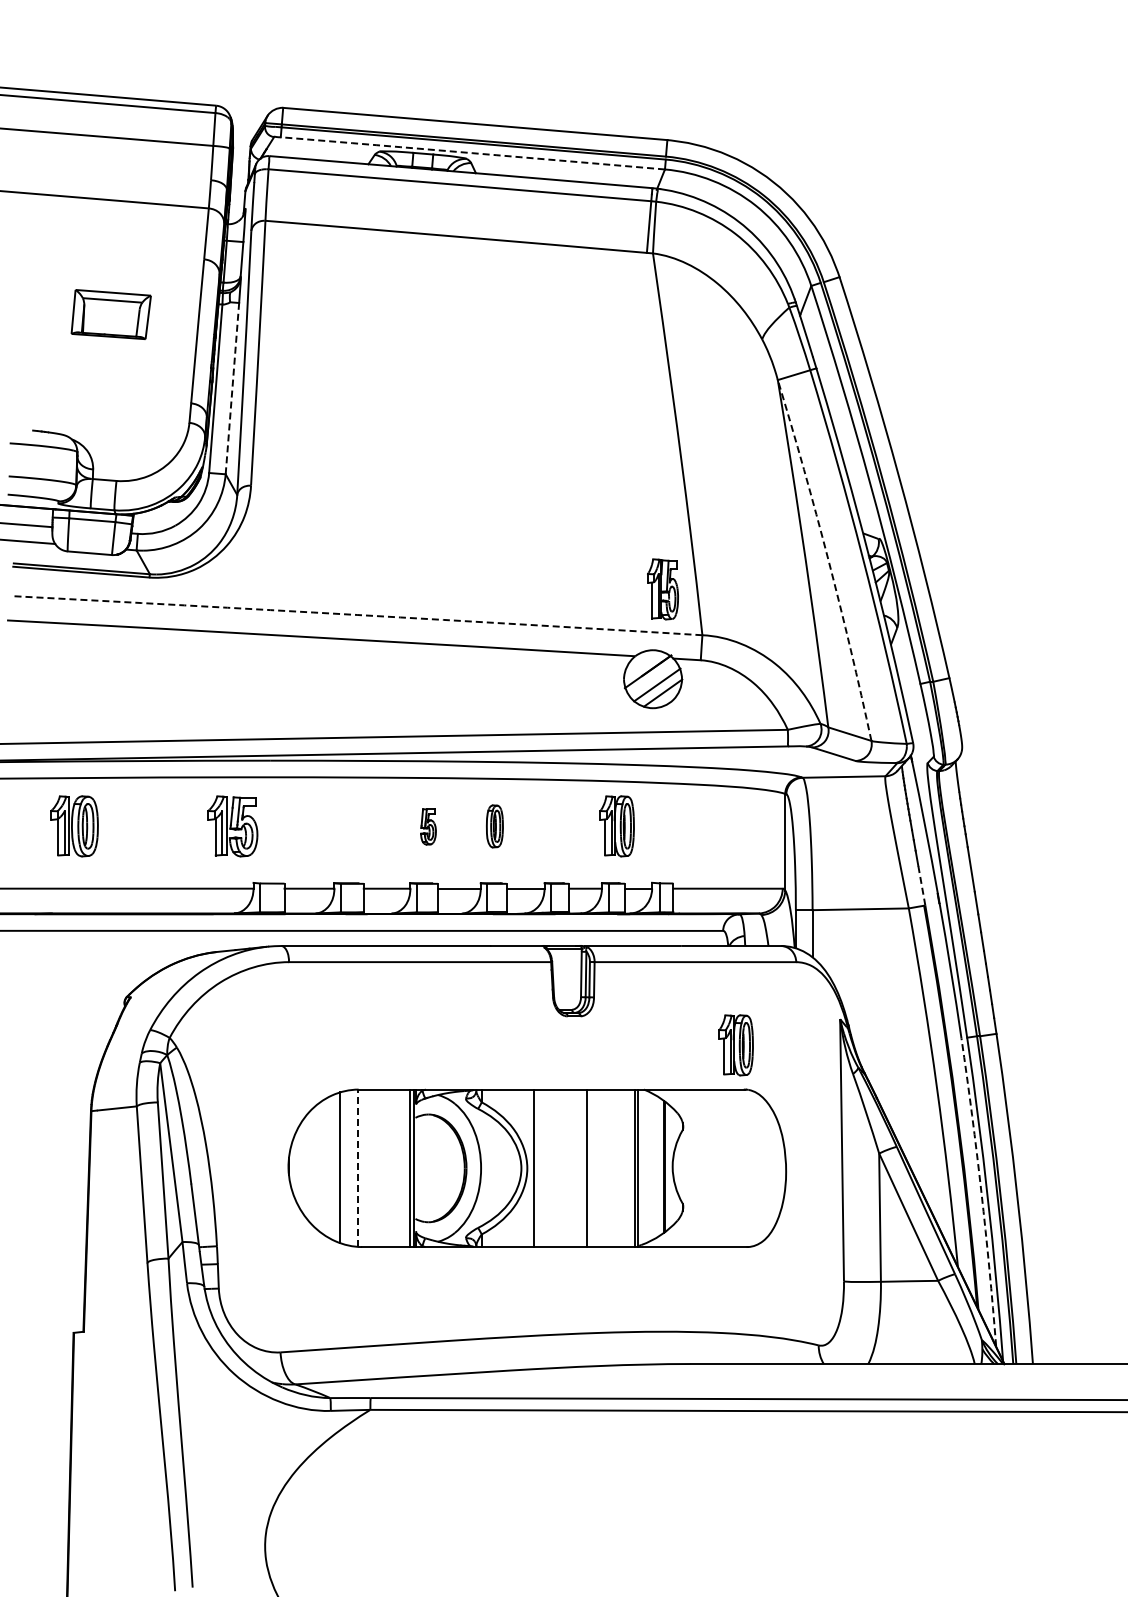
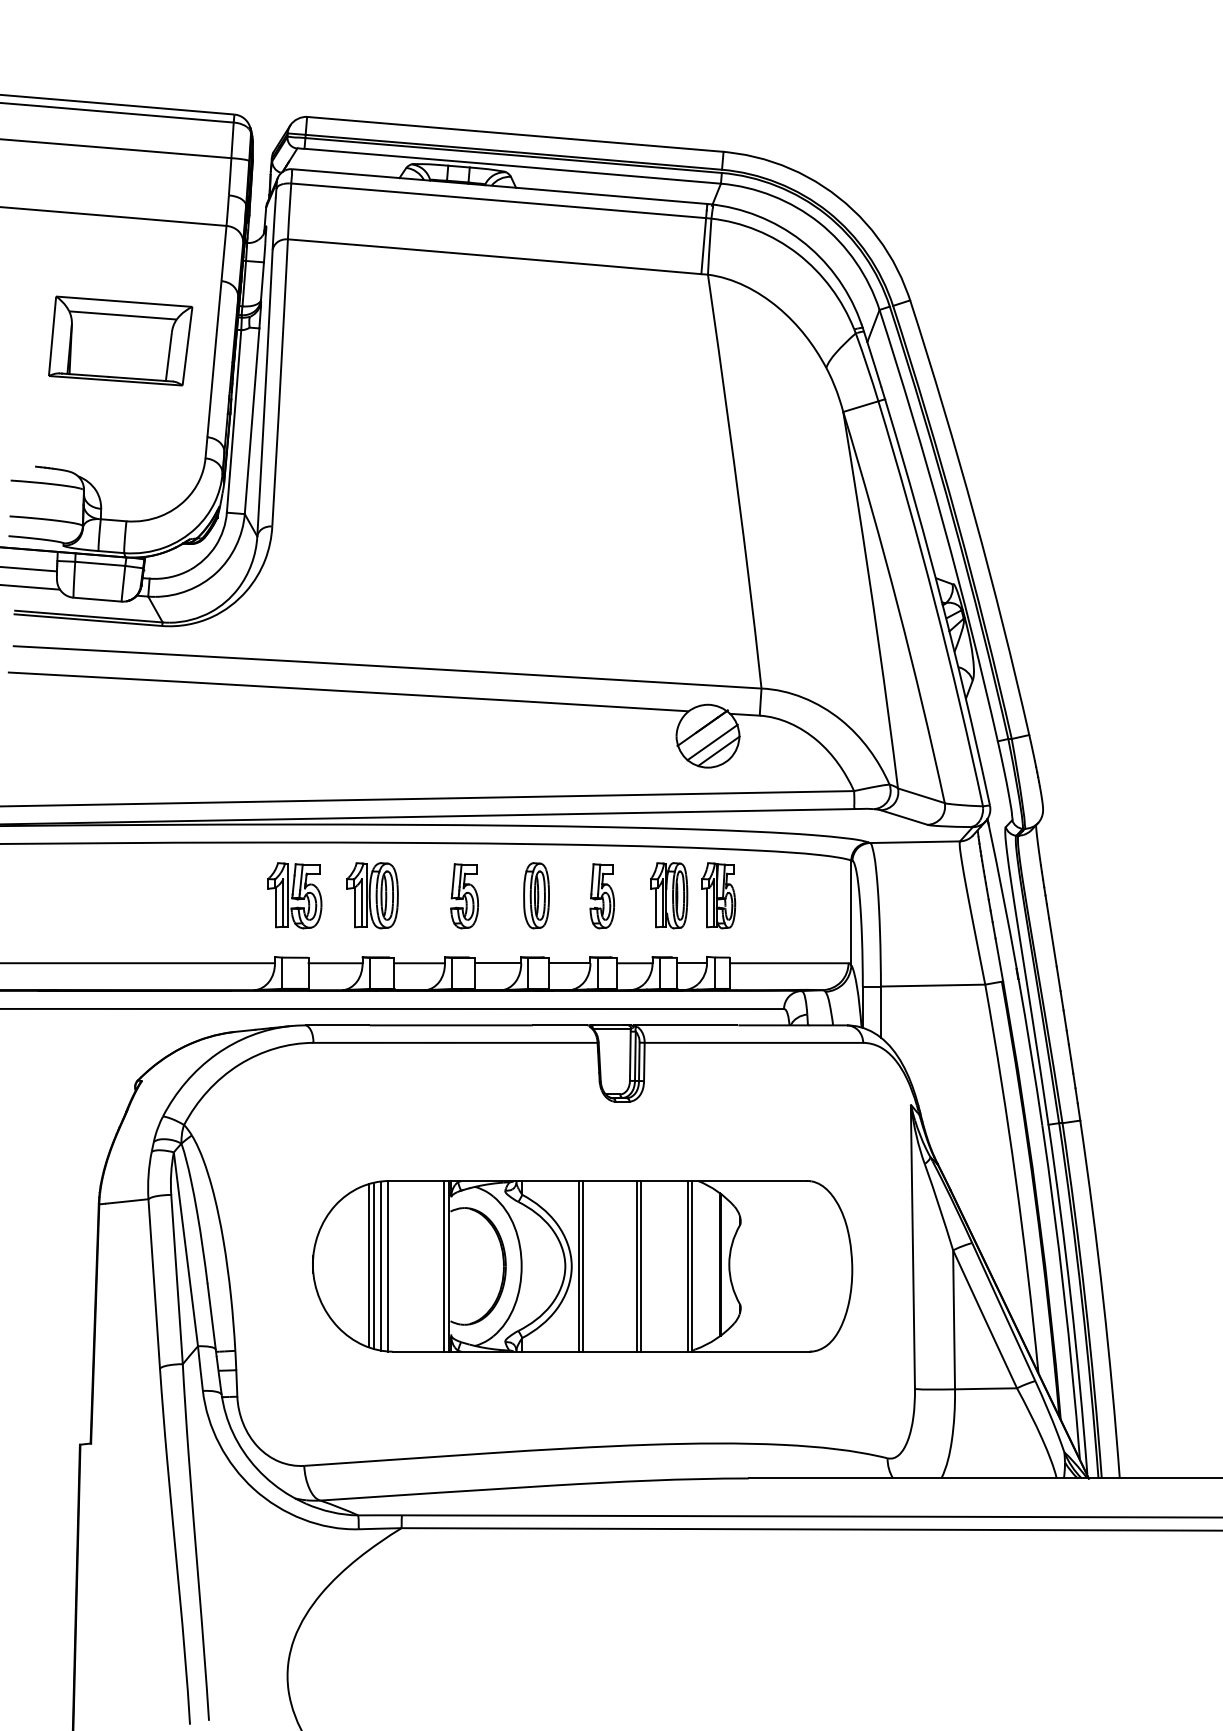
arc: (472, 153) -> (512, 166), dashed -> solid
part: (111, 314) -> (121, 340), size x1.67
line: (232, 388) -> (252, 421), dashed -> solid
arc: (828, 559) -> (898, 606), dashed -> solid
part: (662, 589) -> (718, 895), moved
arc: (357, 614) -> (387, 666), dashed -> solid
part: (74, 826) -> (372, 895), moved
part: (232, 826) -> (294, 895), moved
part: (428, 826) -> (464, 895), size x1.67
part: (494, 826) -> (536, 895), size x1.43
part: (555, 826) -> (602, 895), added
line: (921, 885) -> (998, 959), dashed -> solid
part: (735, 1045) -> (797, 1133), removed
line: (344, 1167) -> (373, 1265), added
line: (351, 1168) -> (381, 1266), added
line: (357, 1168) -> (387, 1266), dashed -> solid
line: (537, 1168) -> (582, 1266), added
line: (590, 1168) -> (640, 1266), added
arc: (981, 1192) -> (1064, 1292), dashed -> solid

